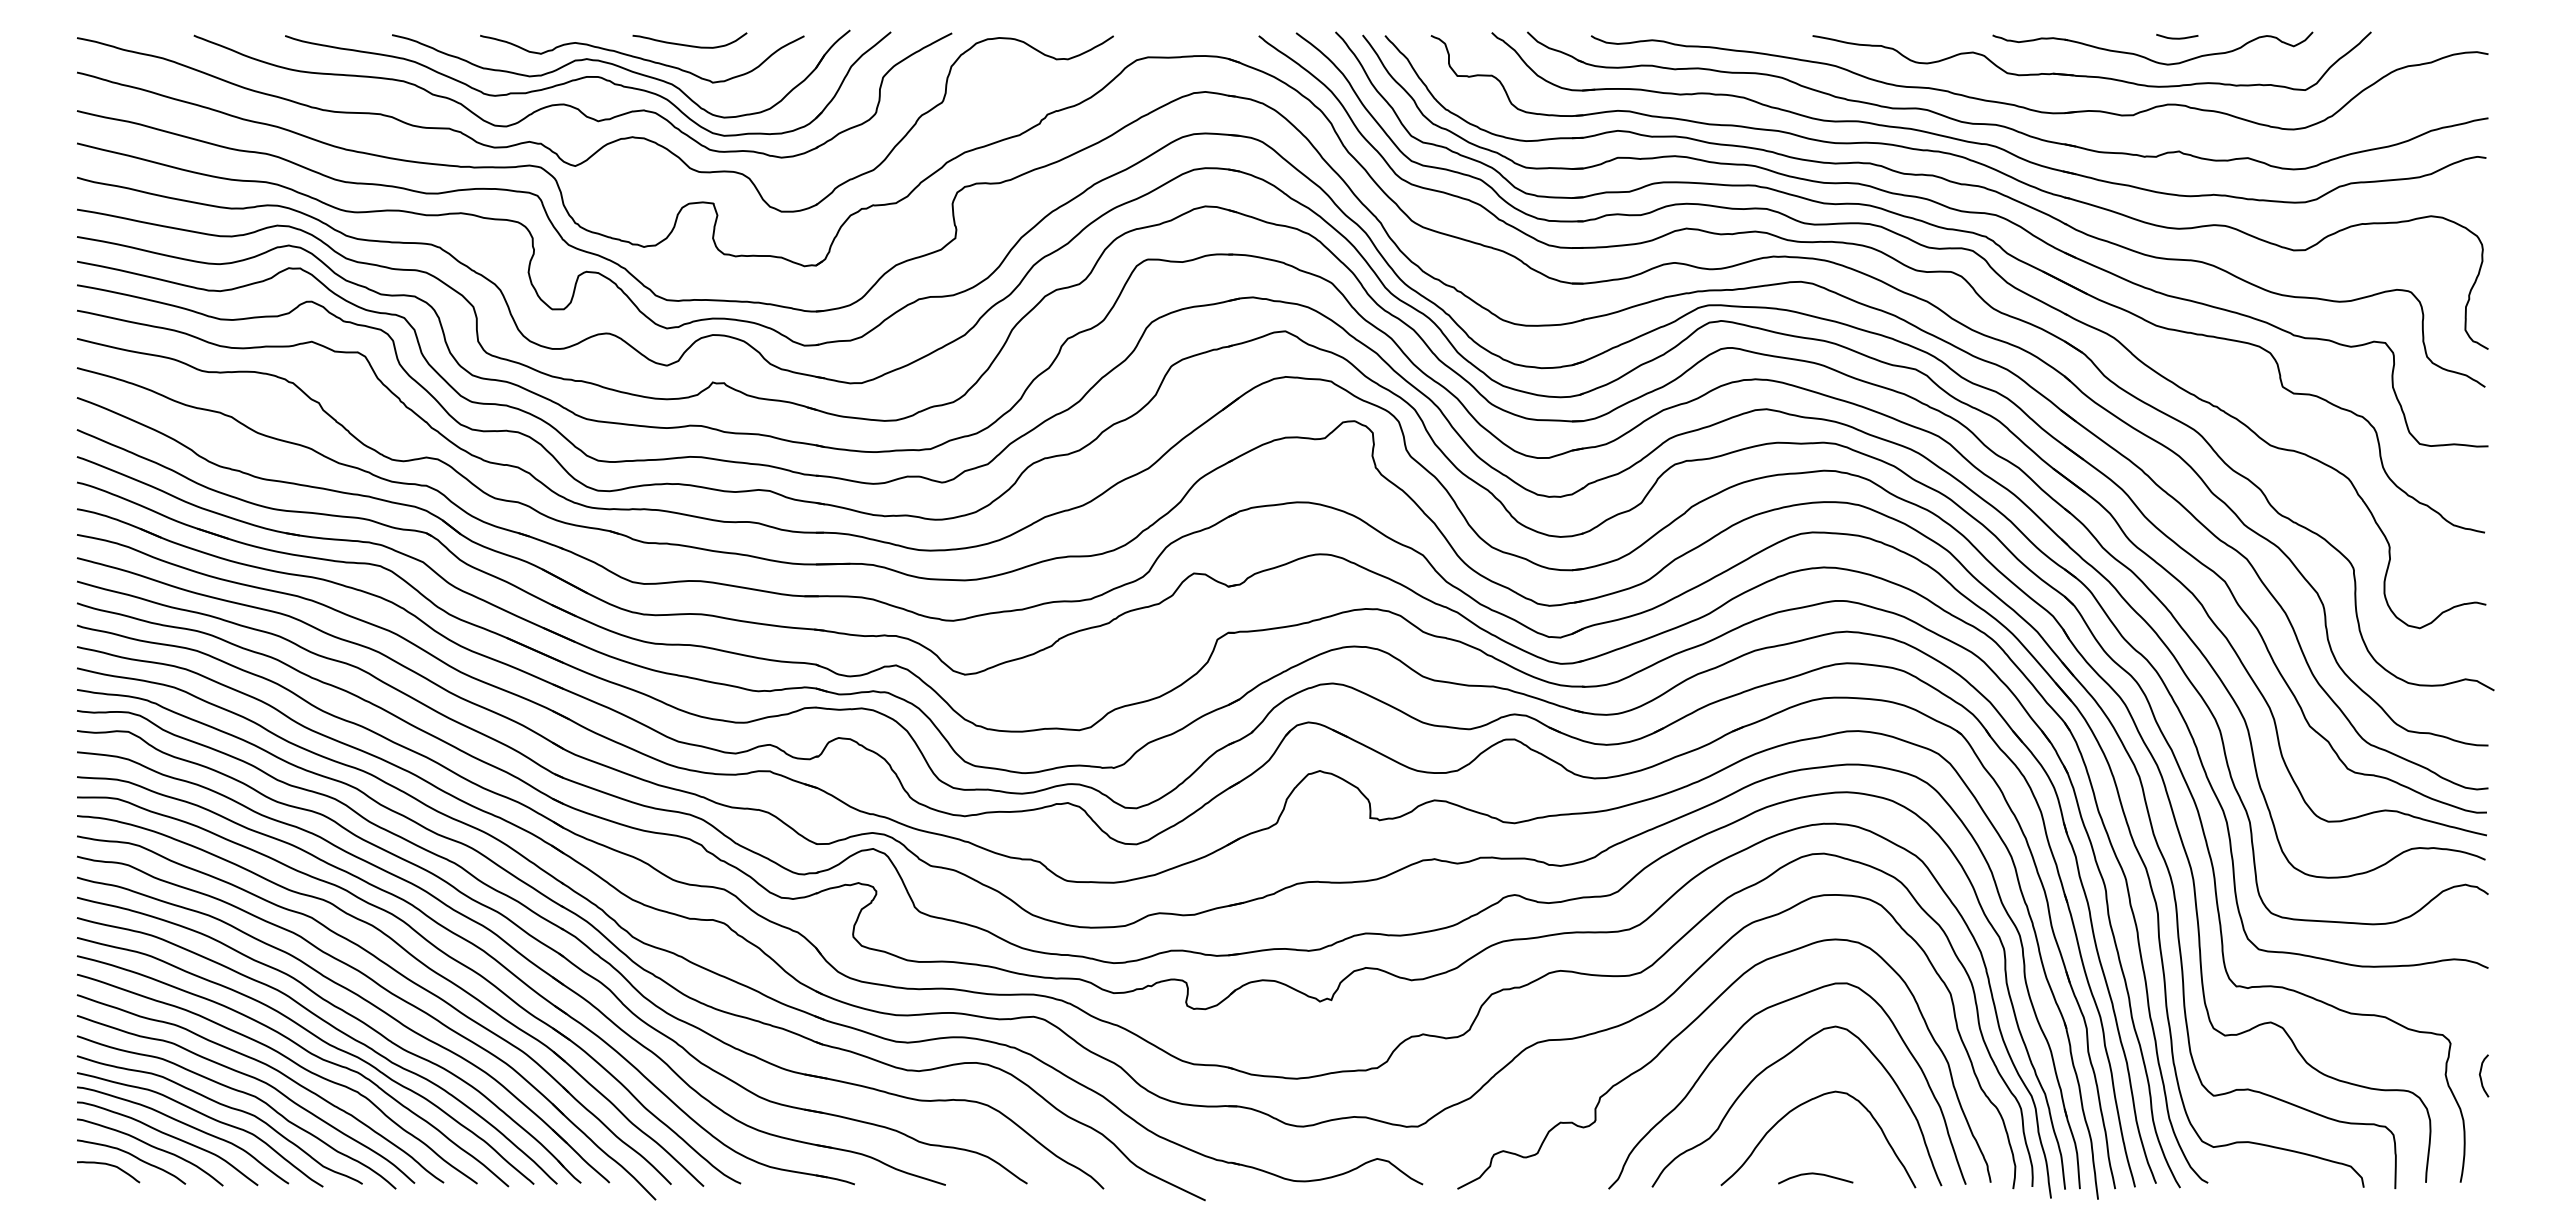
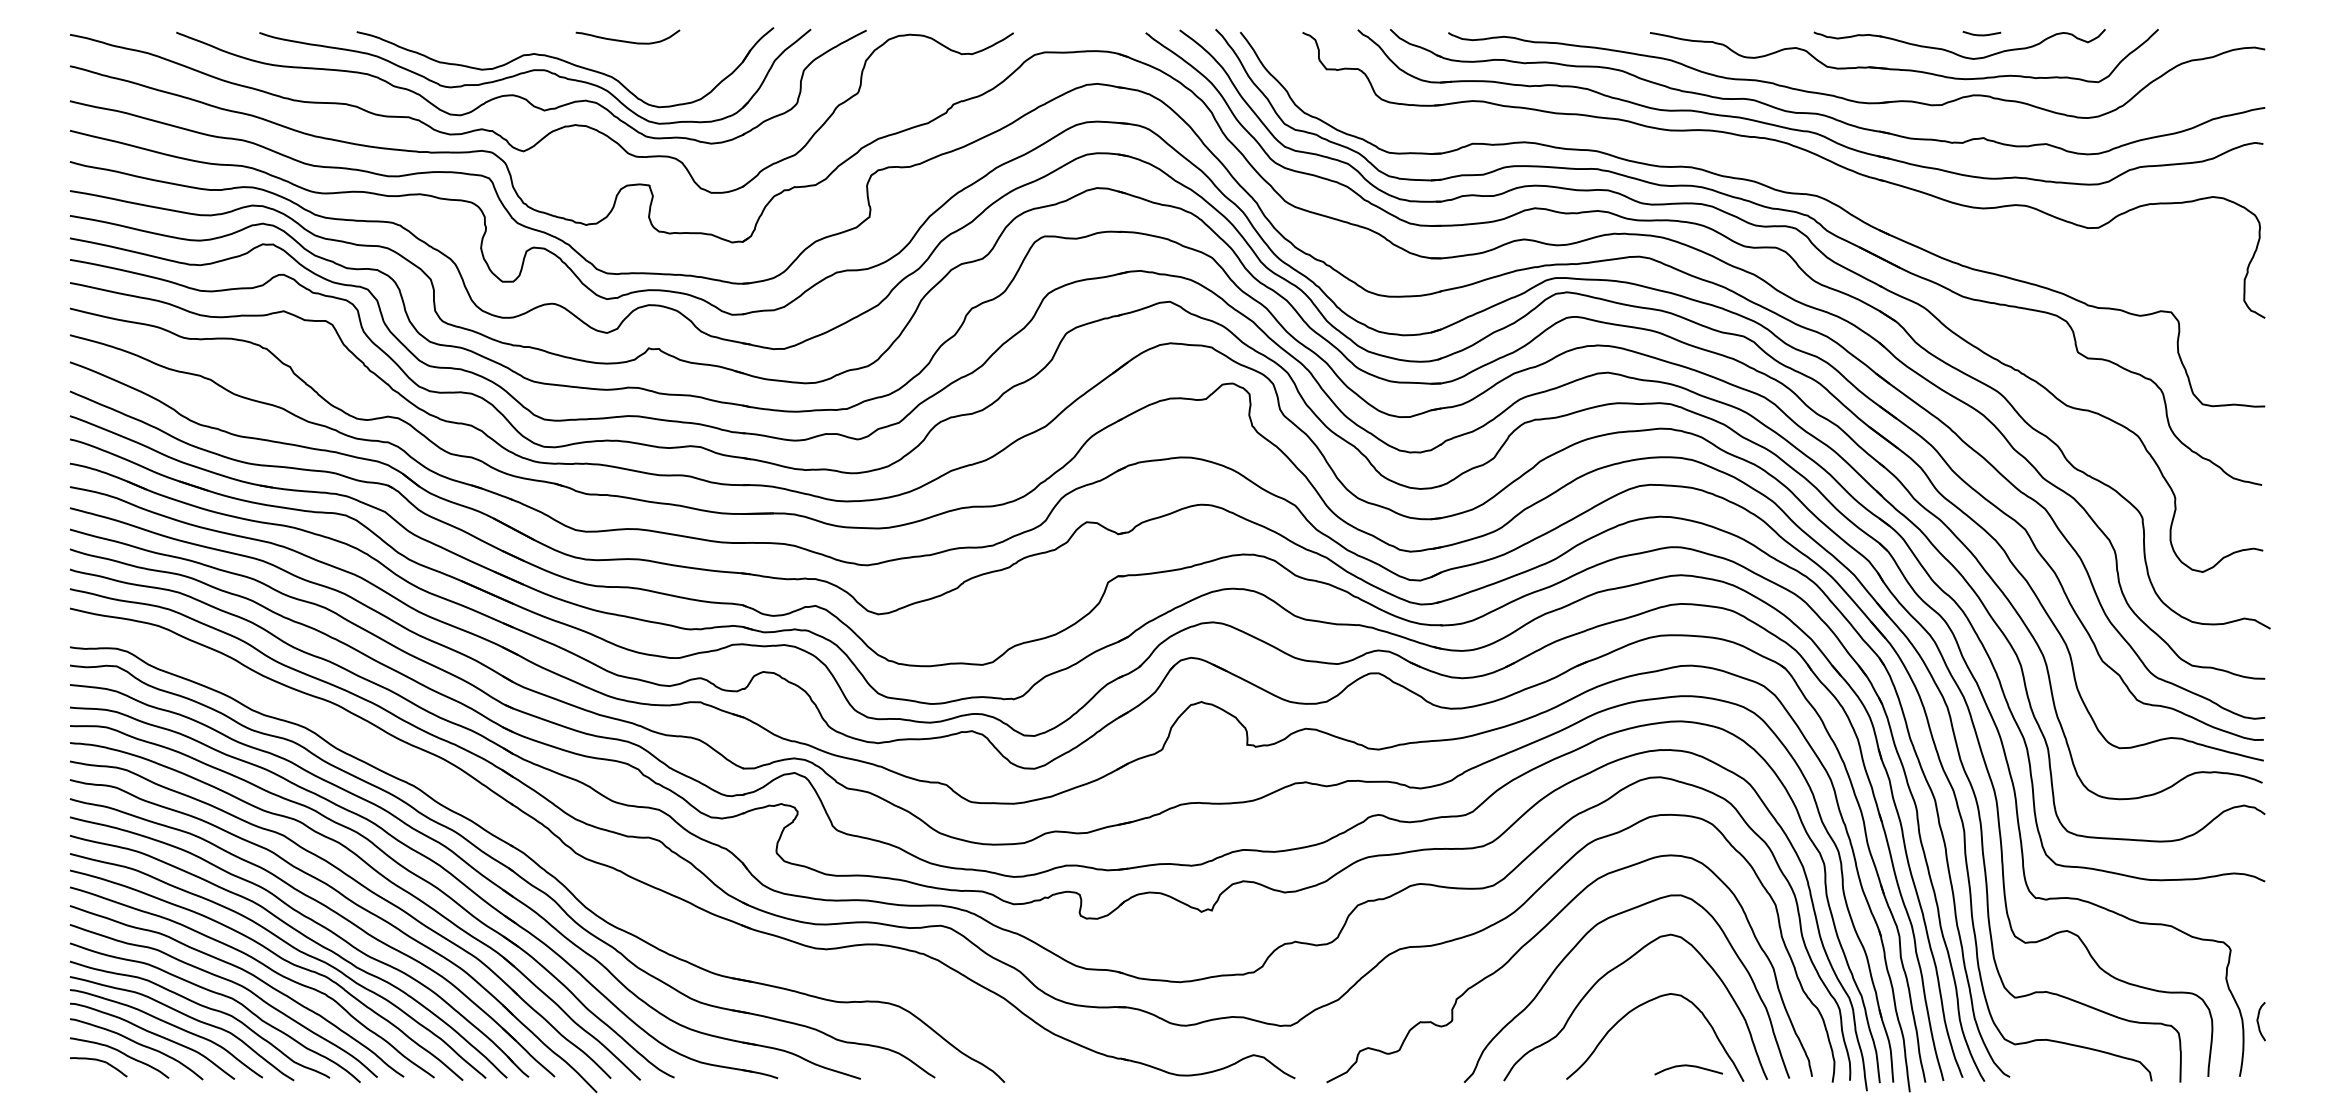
curve: (642, 58) -> (584, 53), removed
part: (1947, 181) -> (1772, 165), removed
part: (629, 956) -> (572, 870), removed
curve: (2481, 1075) -> (2258, 1021), moved
curve: (1815, 1174) -> (1688, 1066), moved

